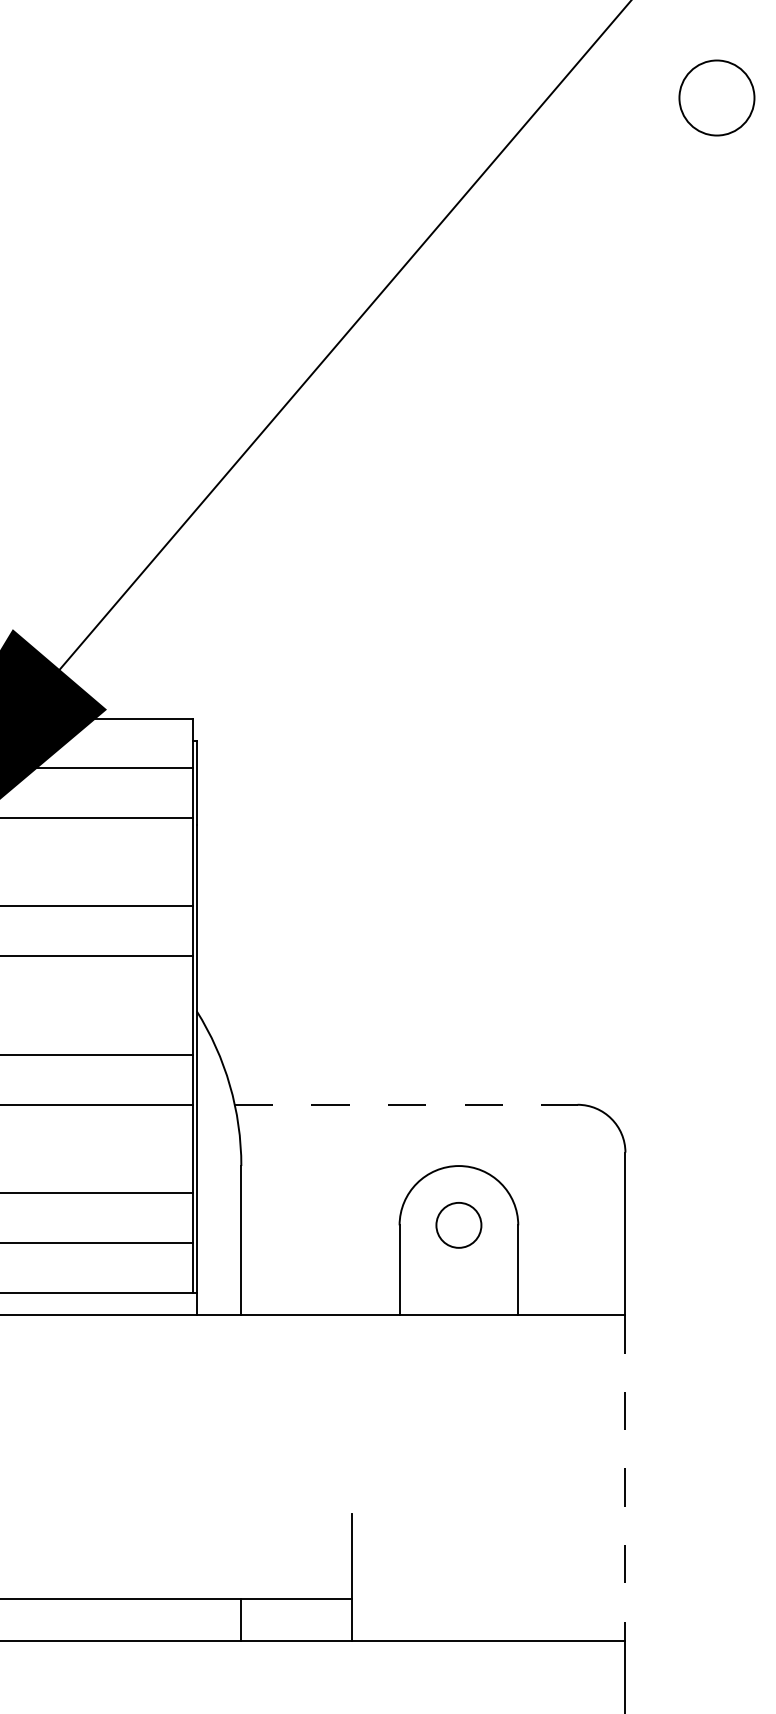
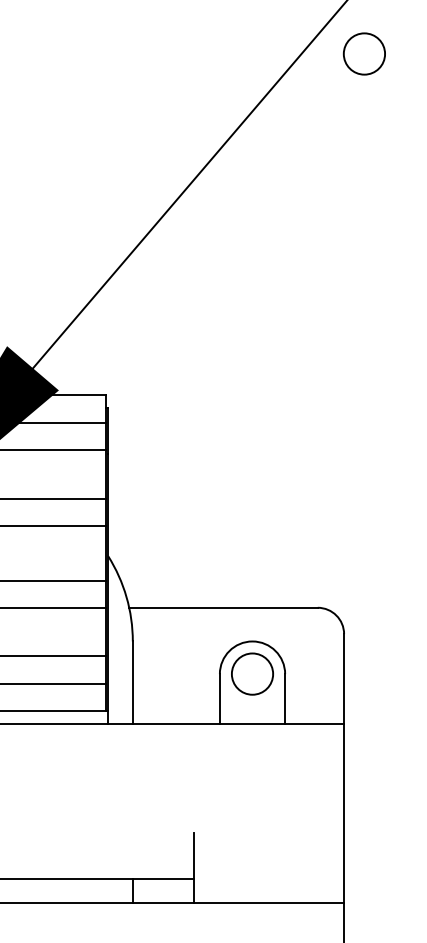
circle: (715, 97) -> (363, 53), moved
line: (407, 1104) -> (224, 607), dashed -> solid
circle: (458, 1224) -> (252, 673), size x1.67
line: (626, 1478) -> (344, 813), dashed -> solid

